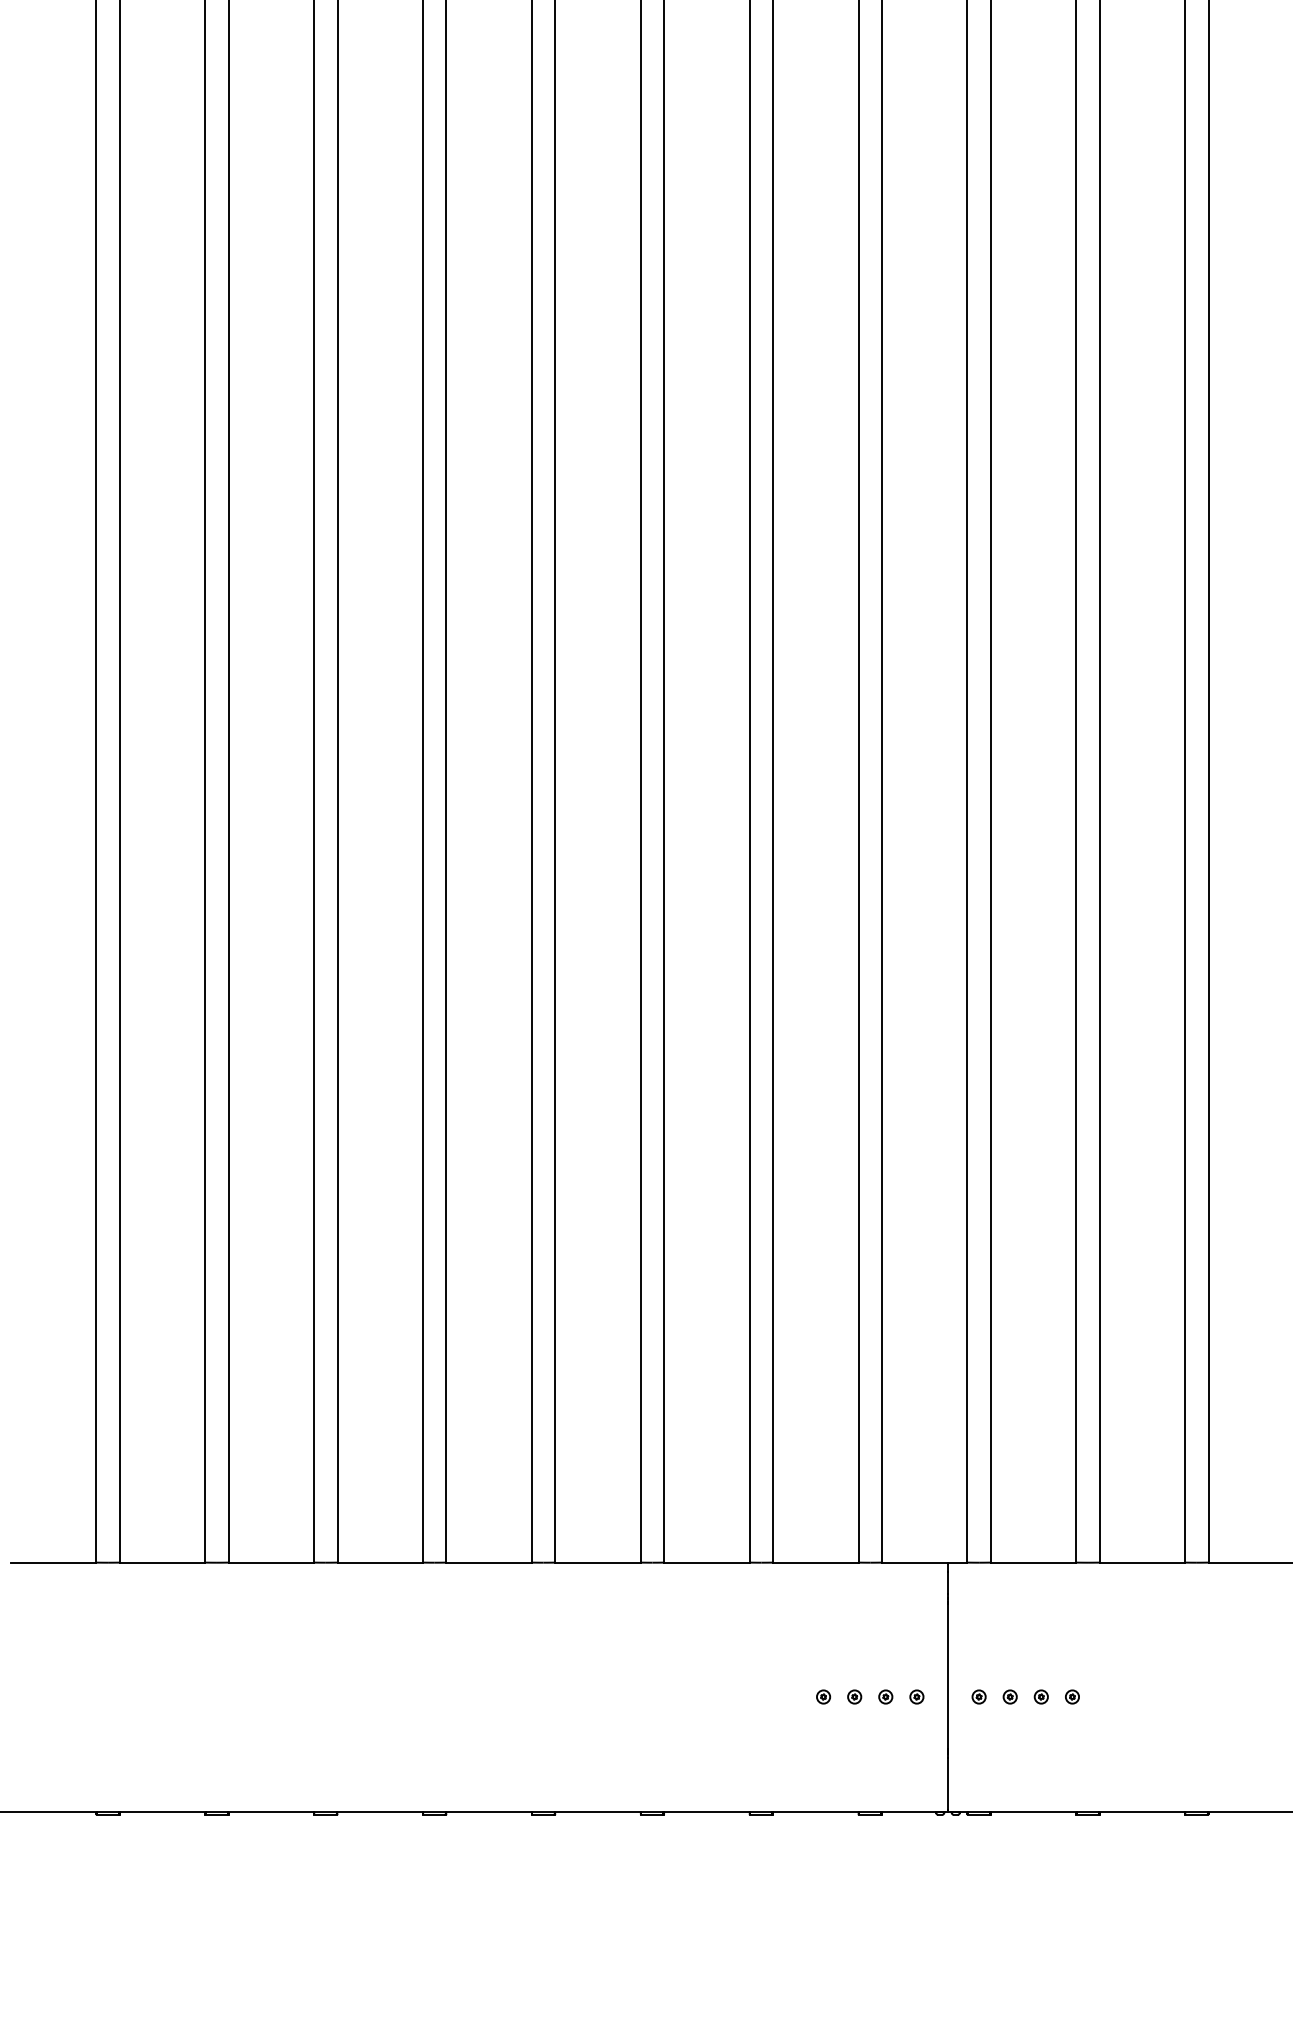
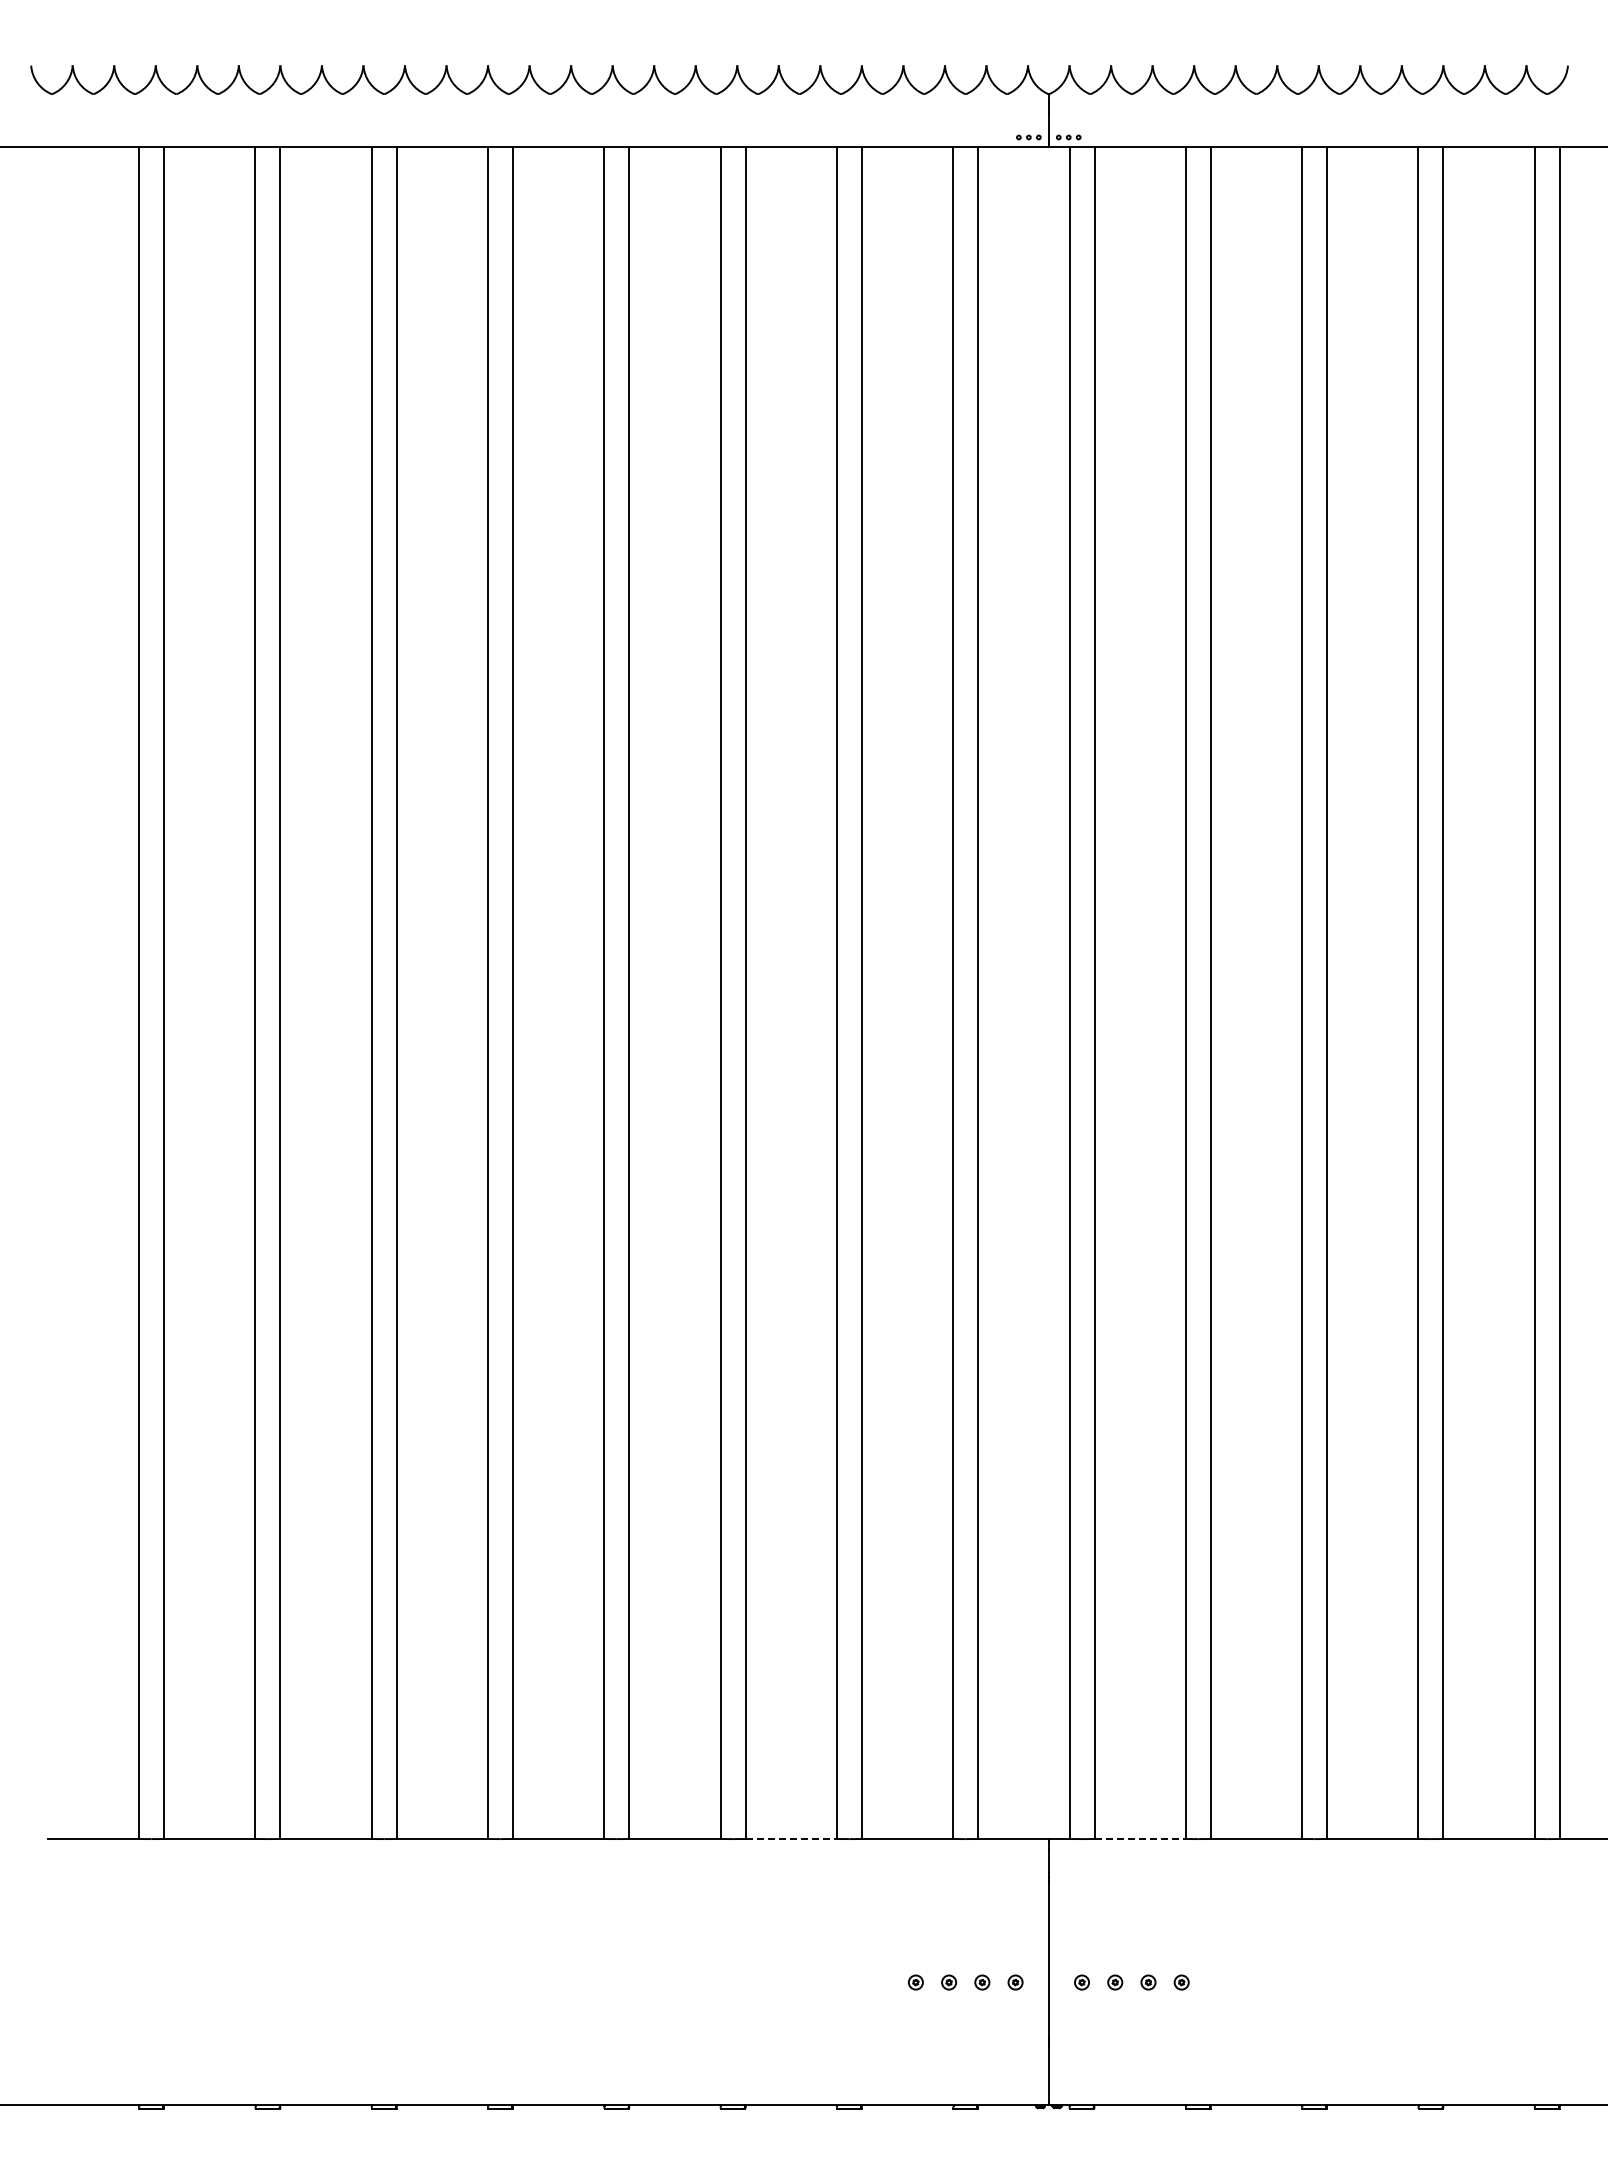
line: (707, 1562) -> (791, 1838), solid -> dashed
line: (1033, 1562) -> (1140, 1838), solid -> dashed

